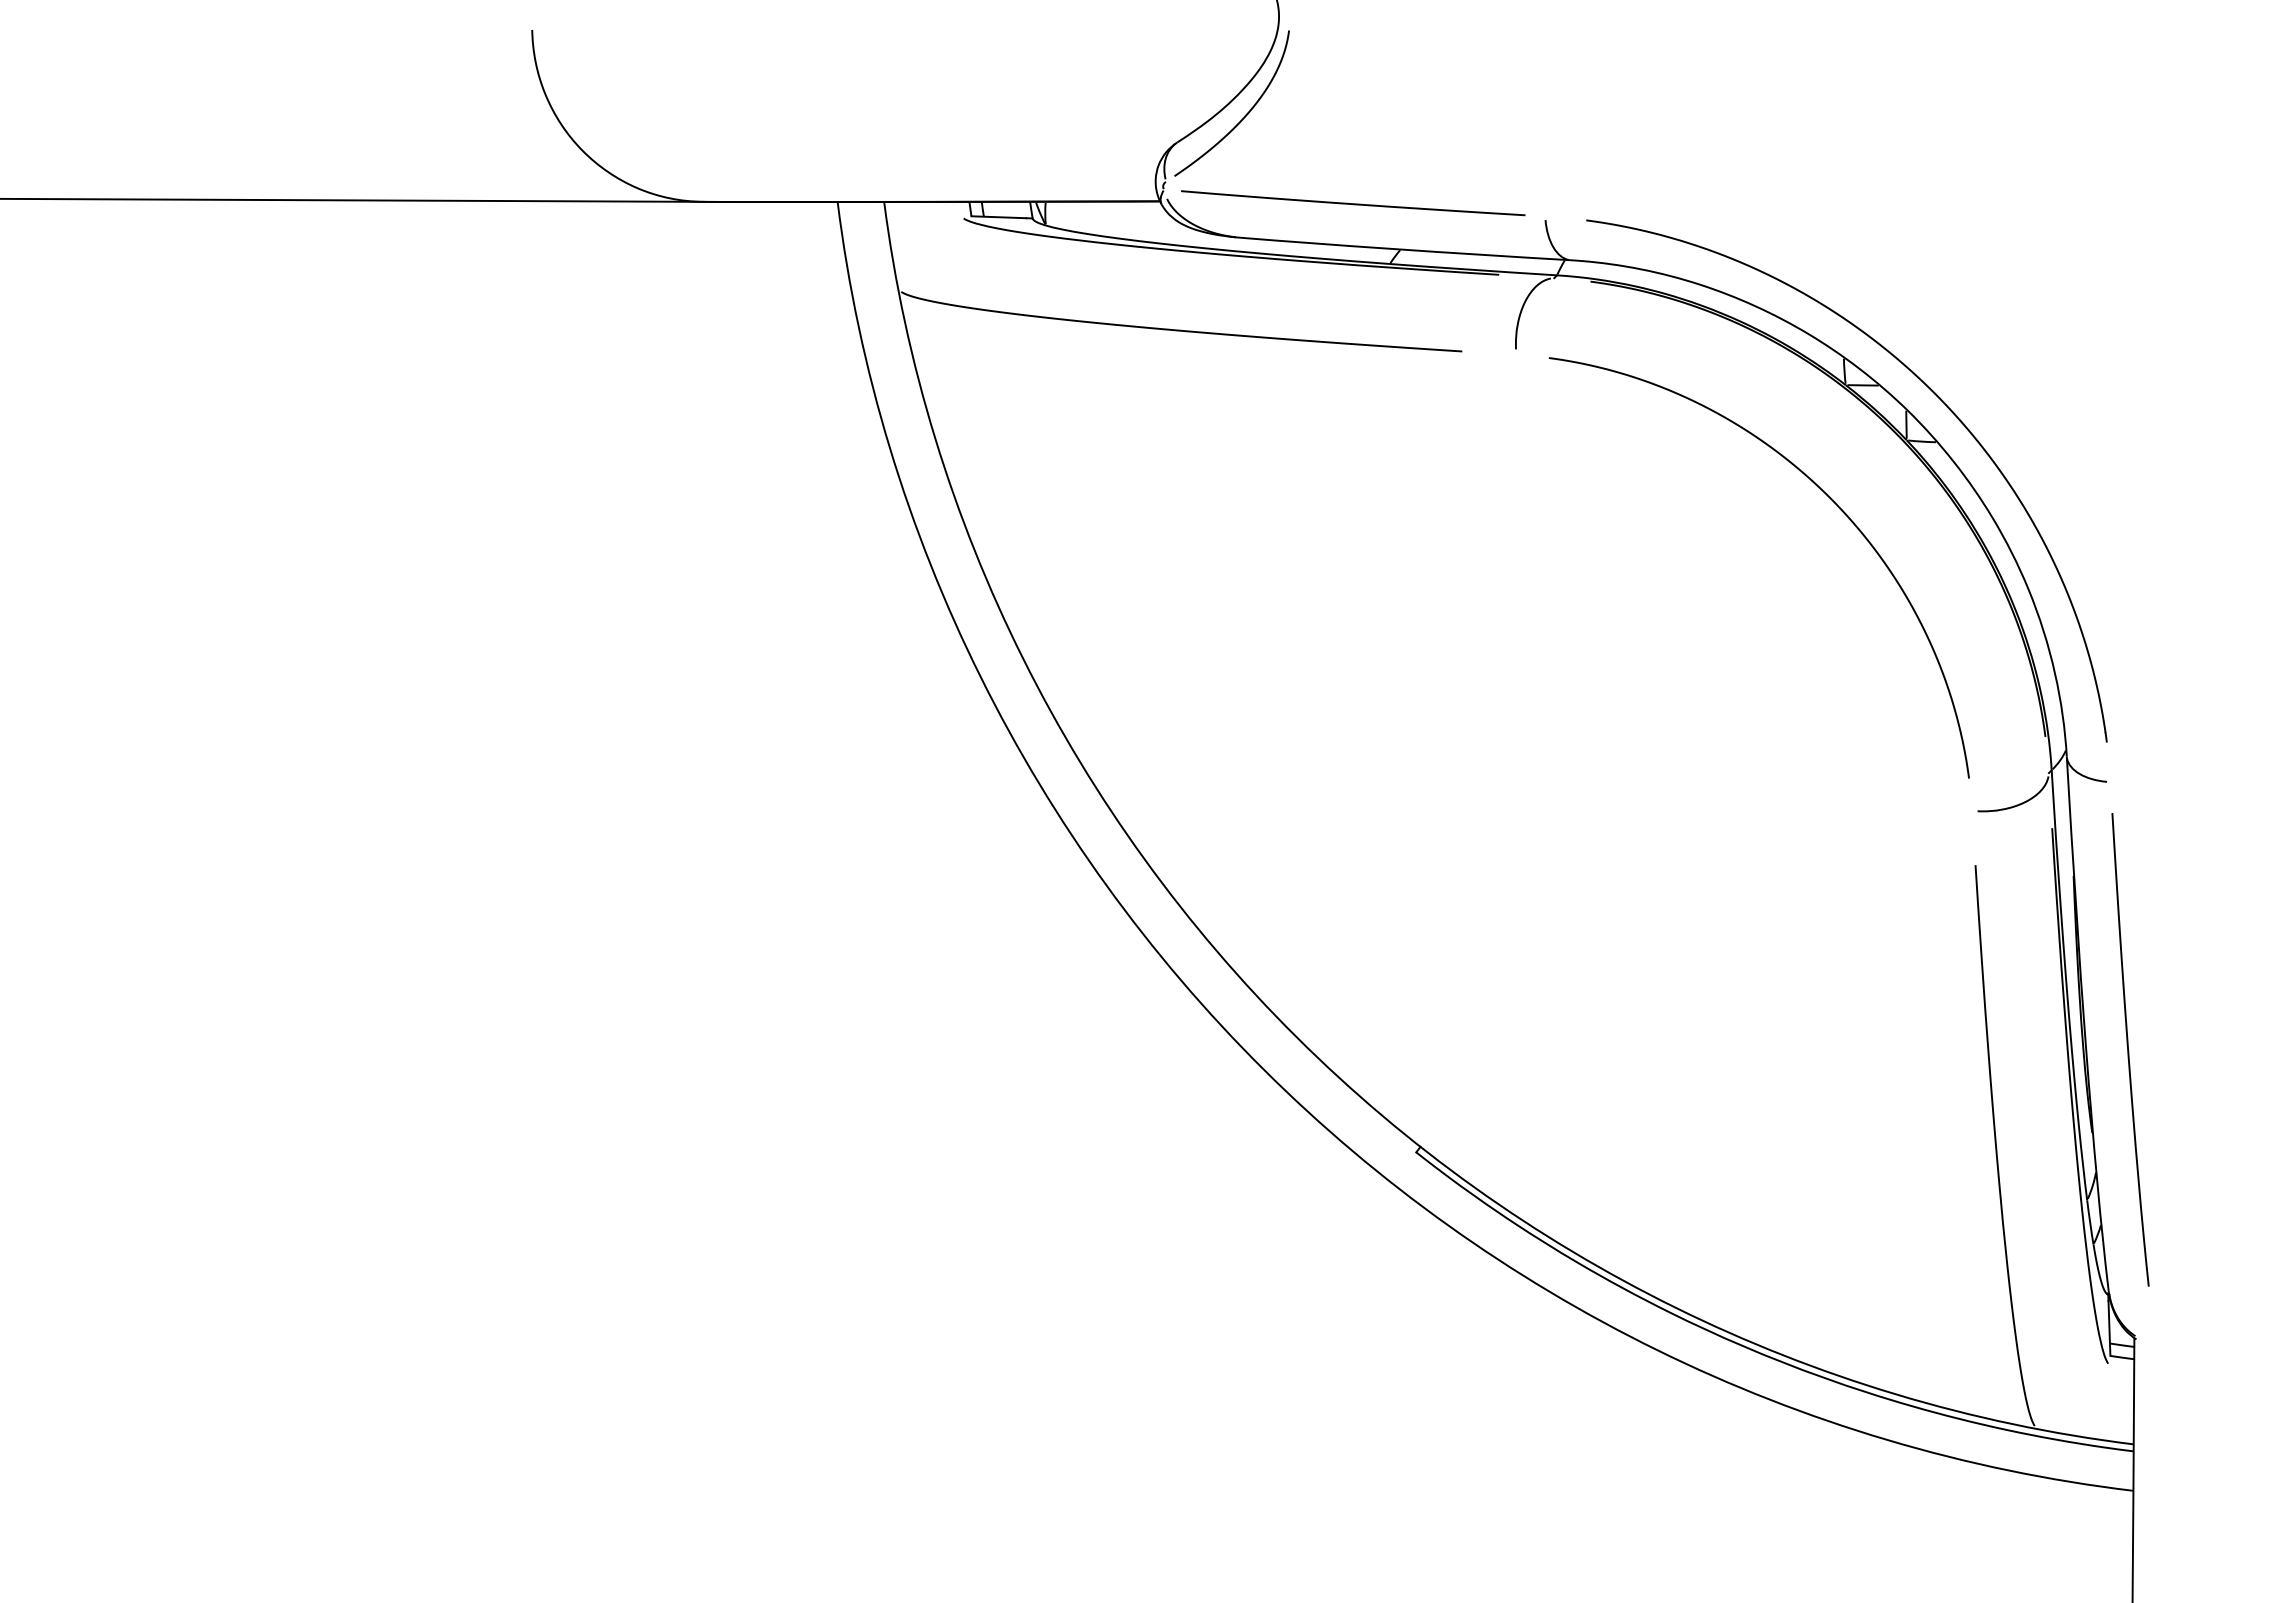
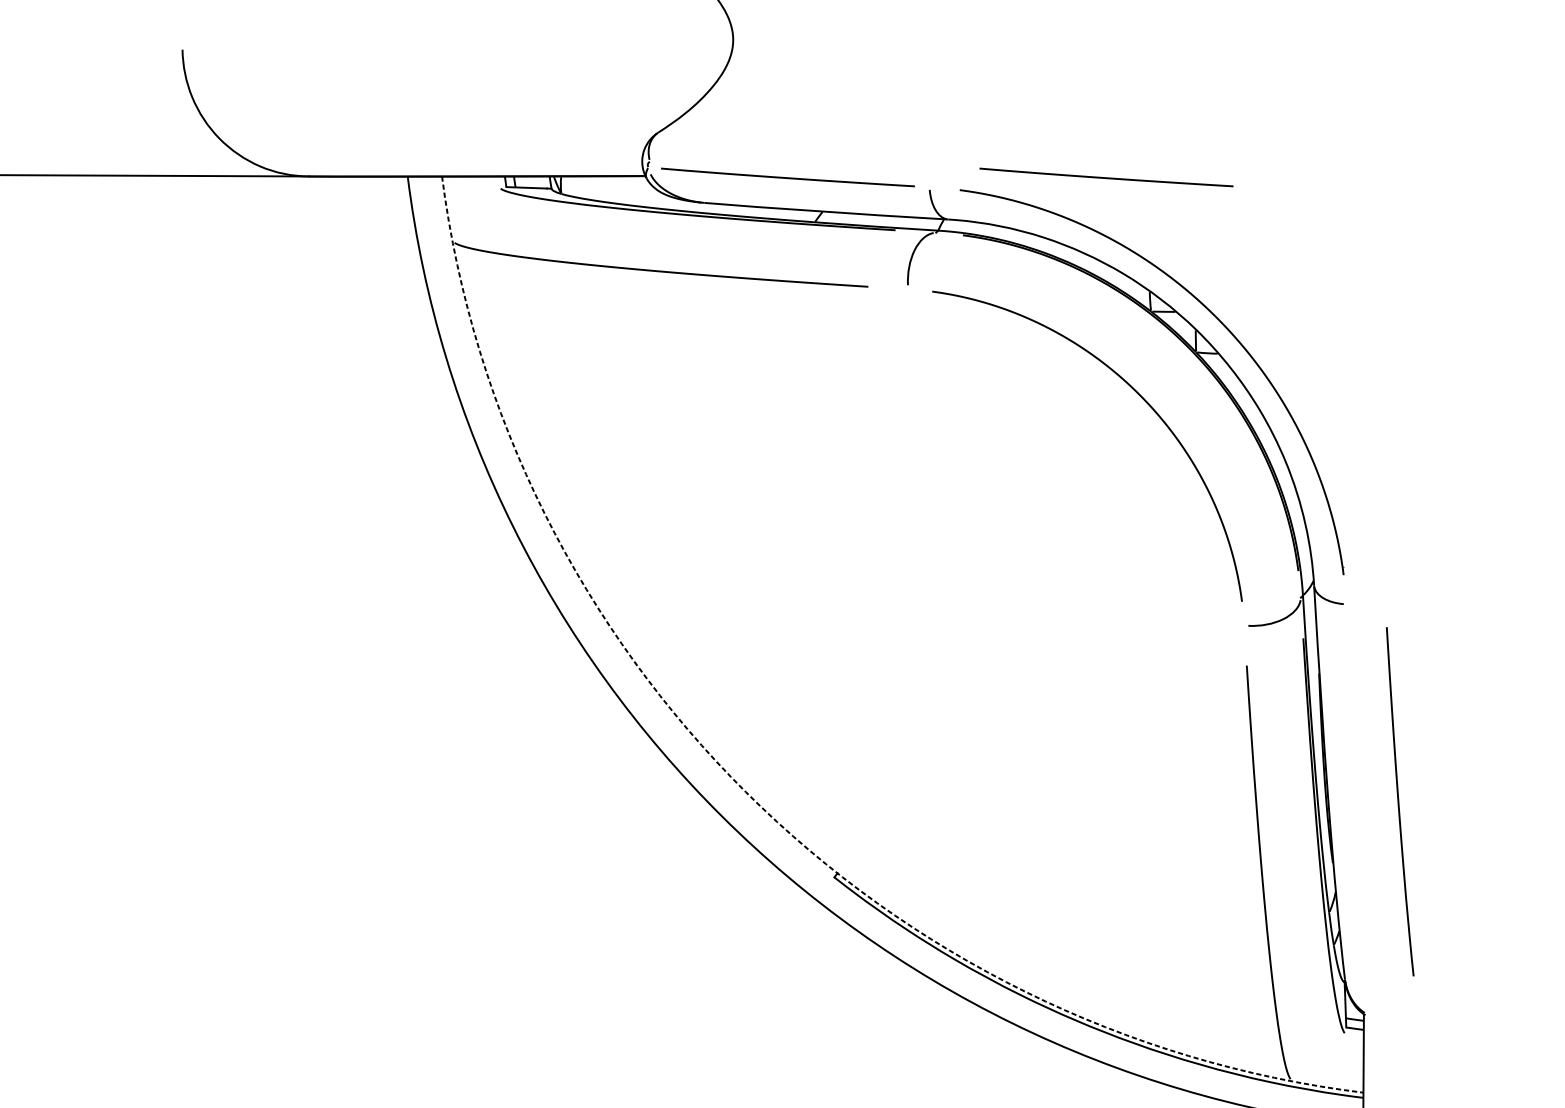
curve: (1244, 115) -> (707, 112), removed
part: (1785, 203) -> (1106, 177), added
arc: (1296, 1036) -> (746, 791), solid -> dashed
curve: (2129, 1050) -> (1399, 802), moved

